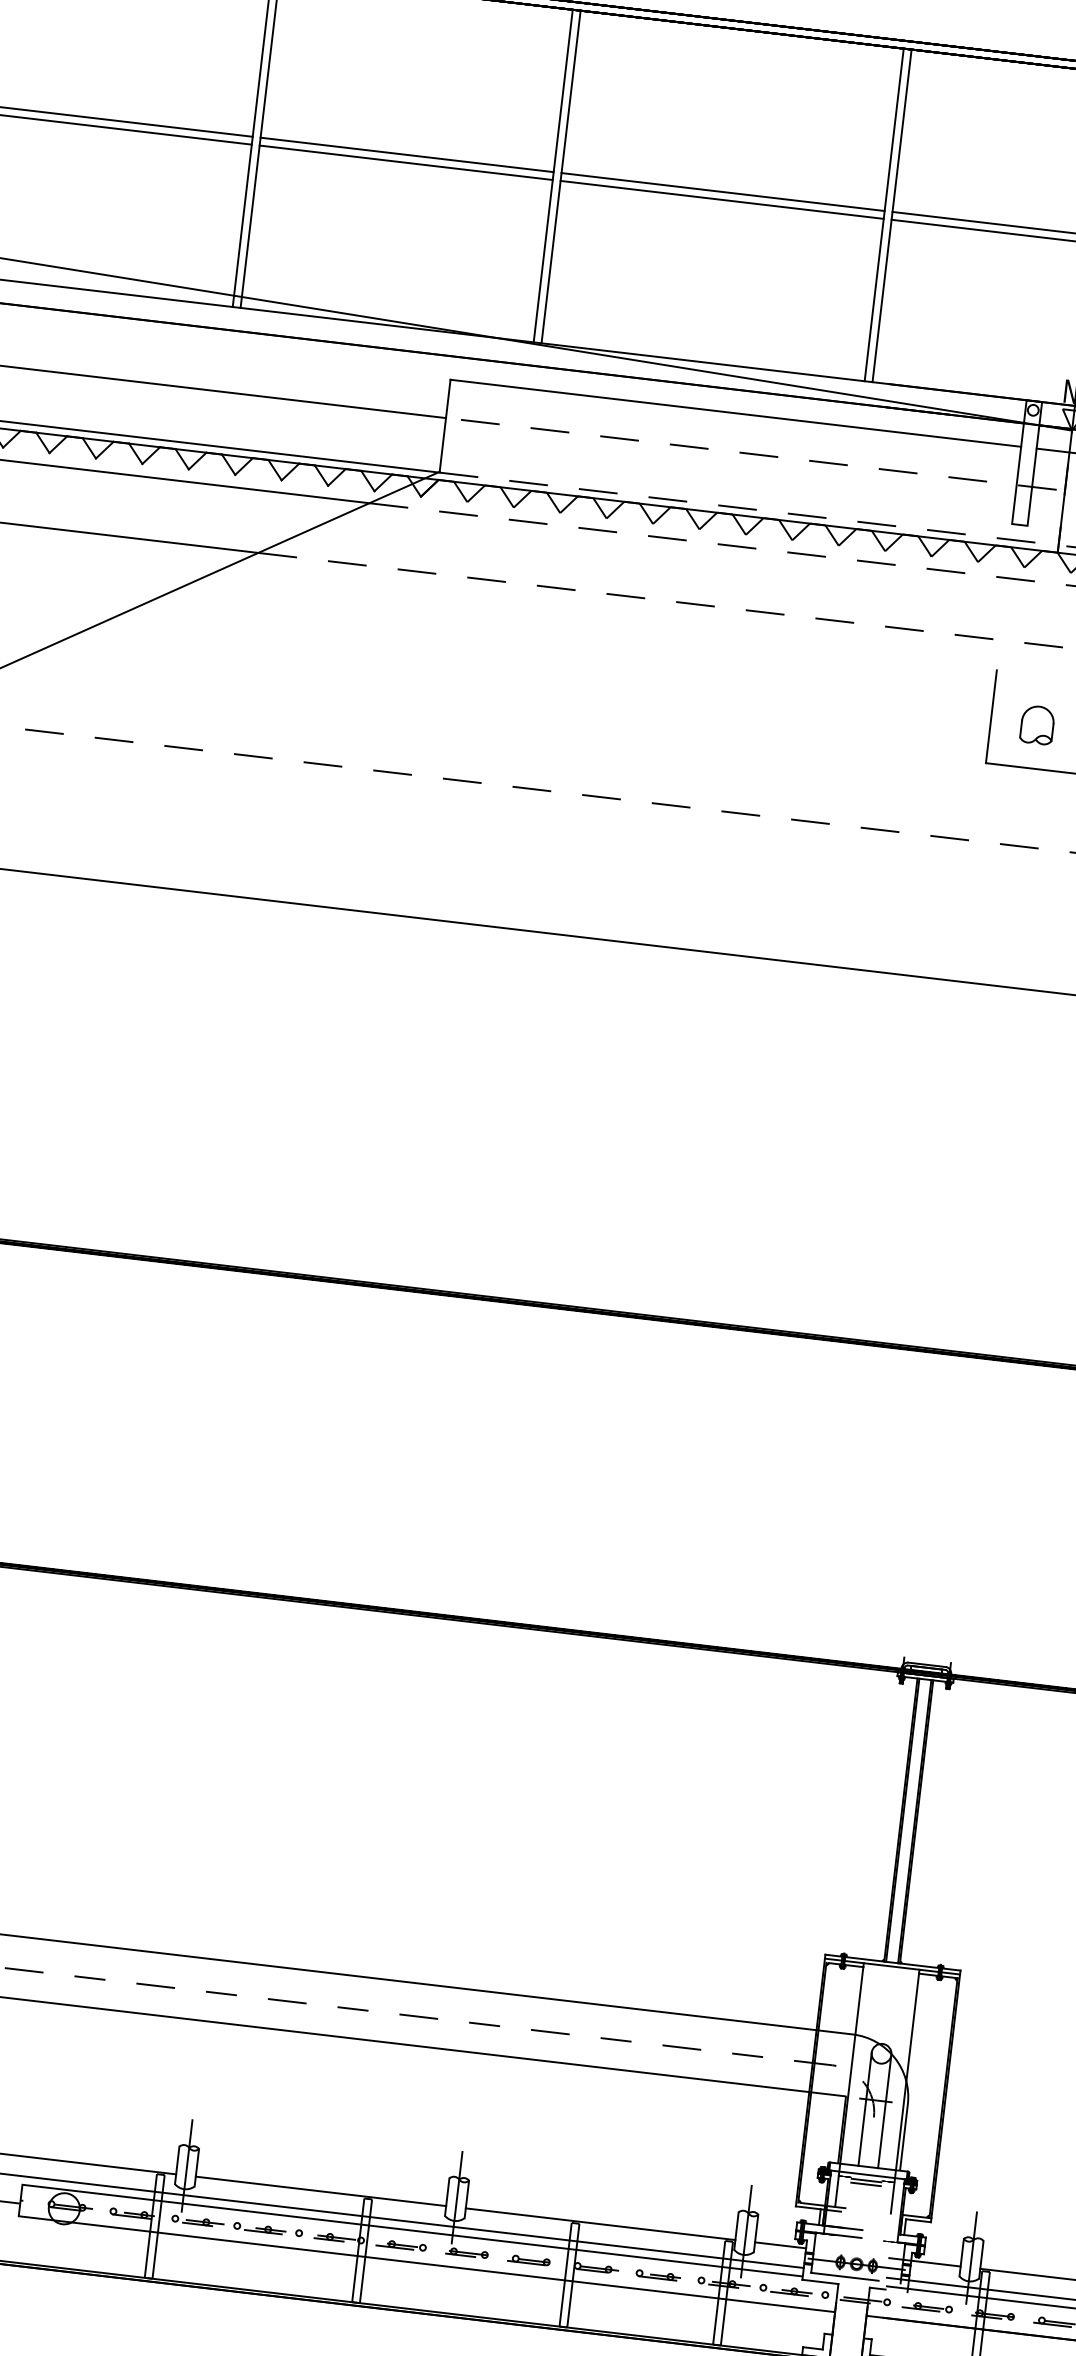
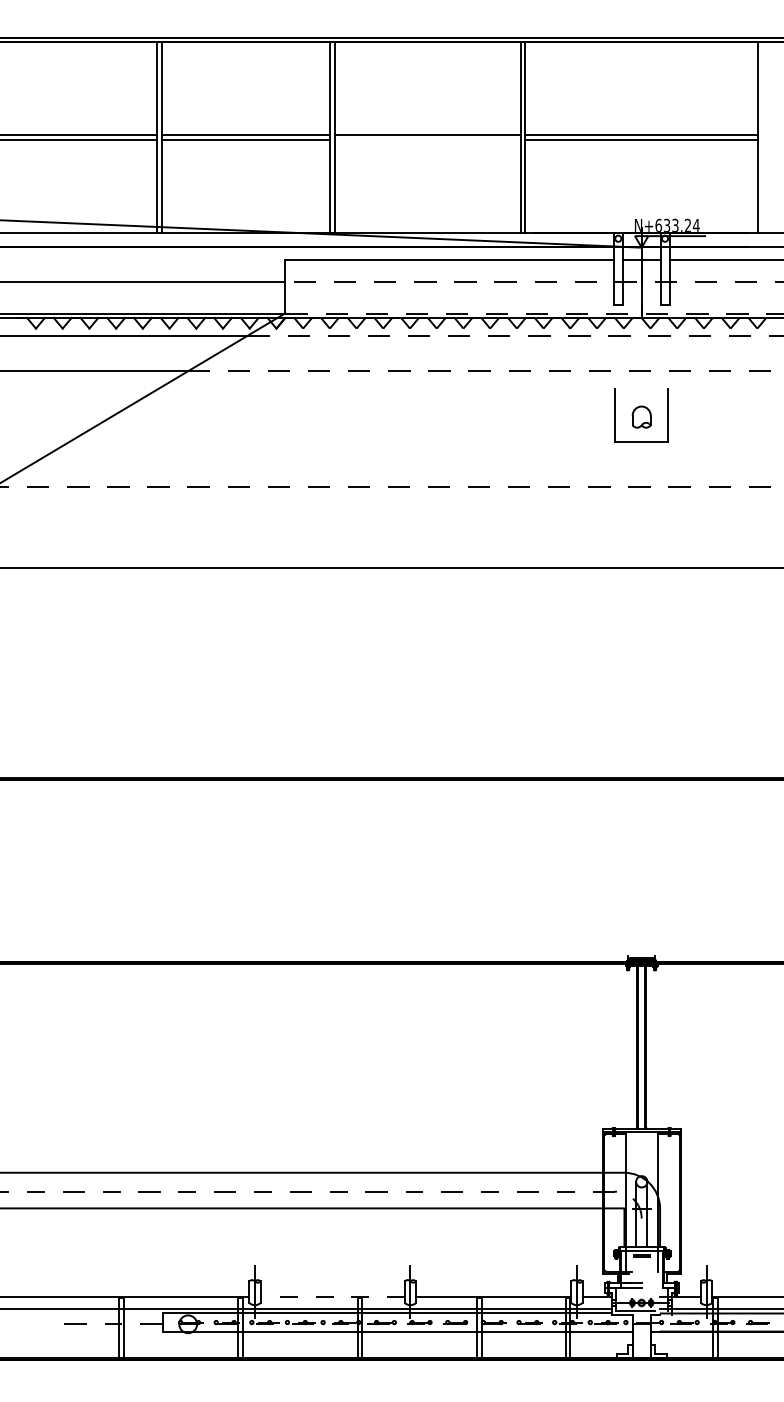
line: (721, 200) -> (427, 140), removed
line: (320, 2191) -> (332, 1297), solid -> dashed

